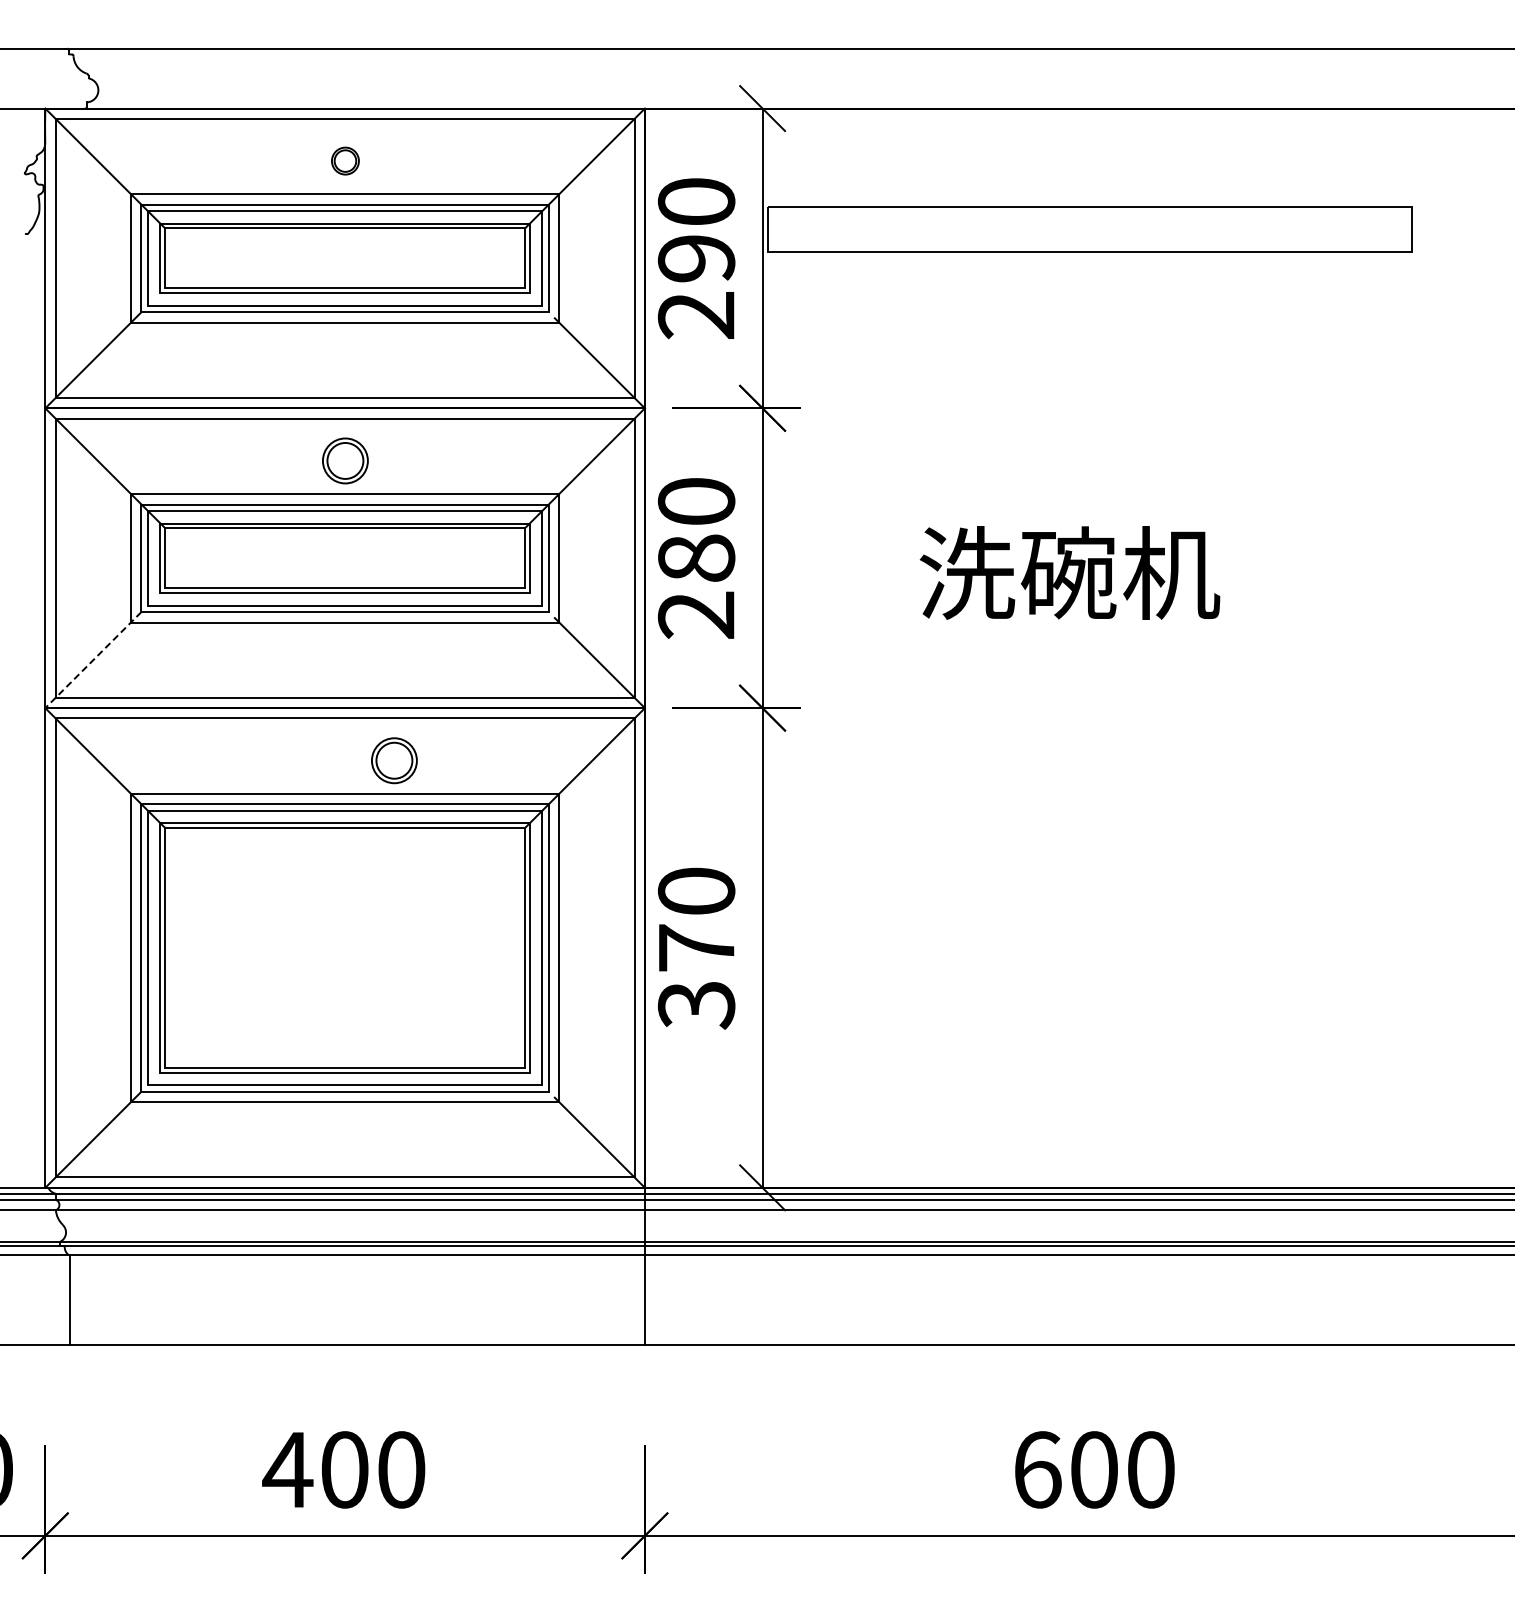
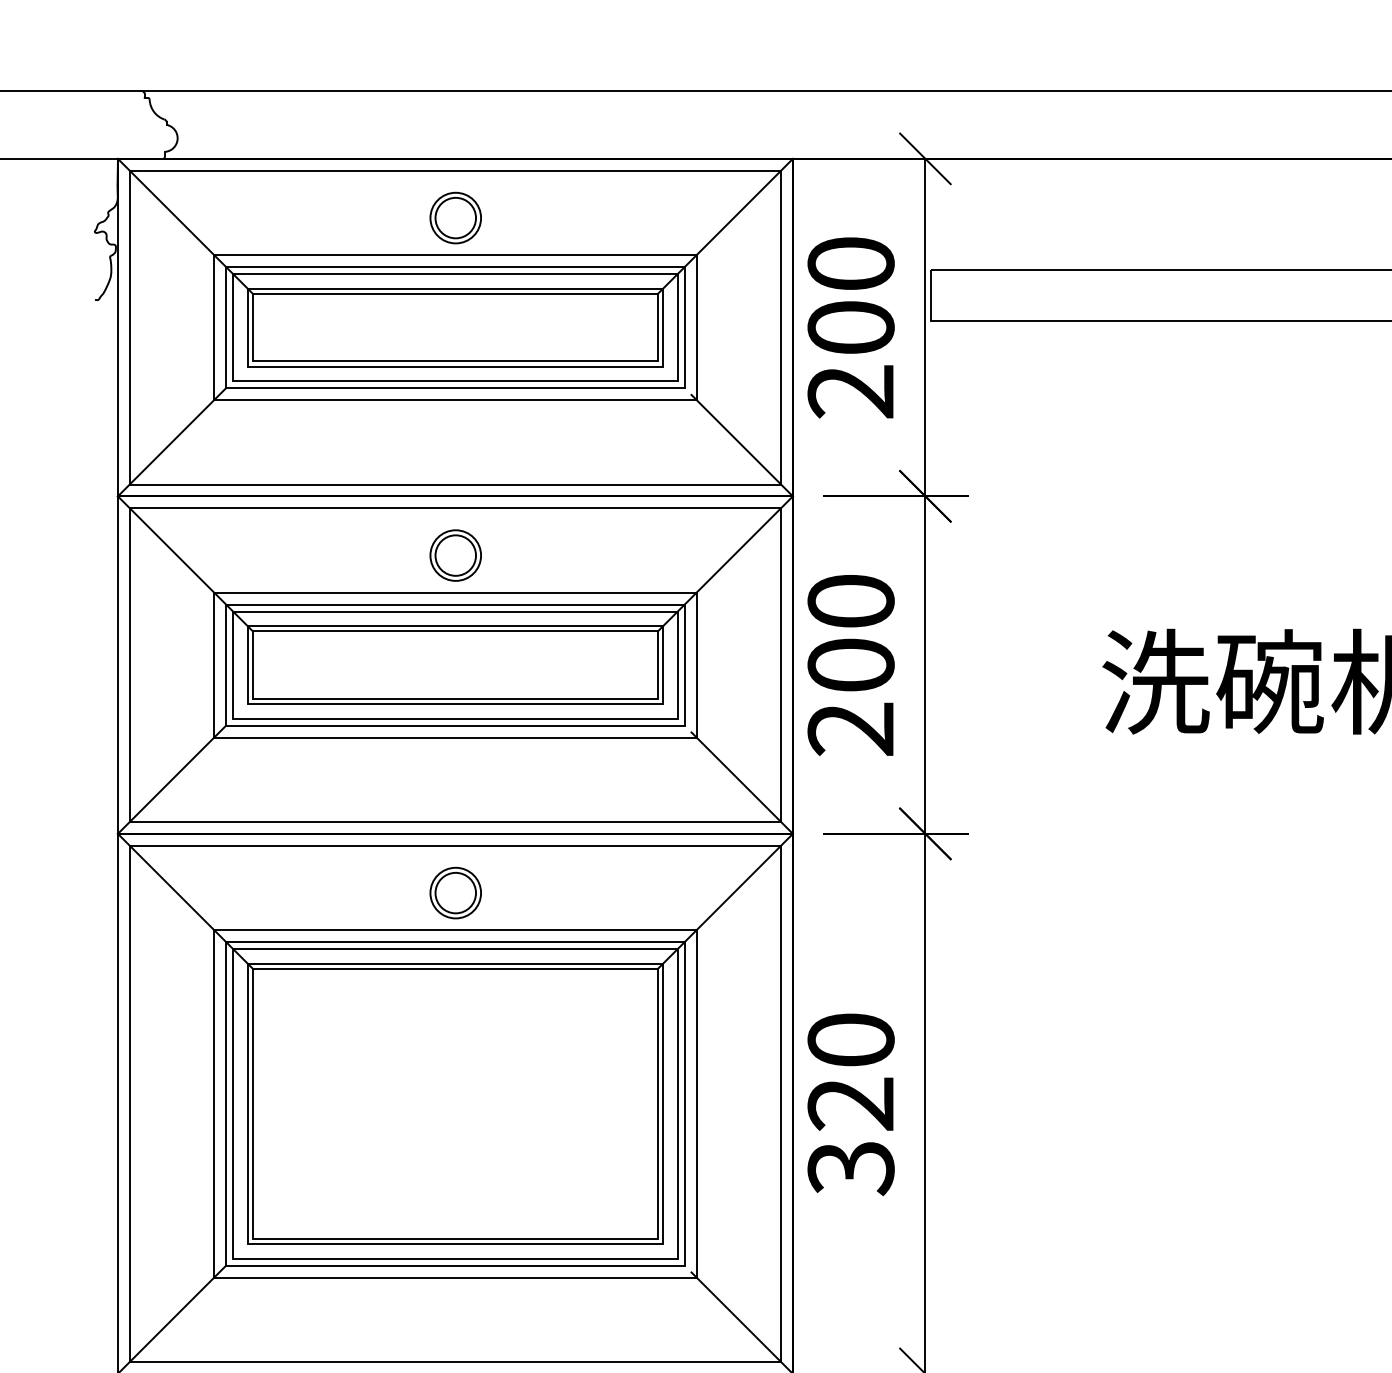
part: (345, 160) -> (455, 217), size x1.67
text: (696, 258) -> (851, 327), 290 -> 200
text: (696, 557) -> (851, 664), 280 -> 200
line: (93, 660) -> (172, 780), dashed -> solid
part: (394, 760) -> (455, 892), moved
text: (695, 947) -> (849, 1103), 370 -> 320

